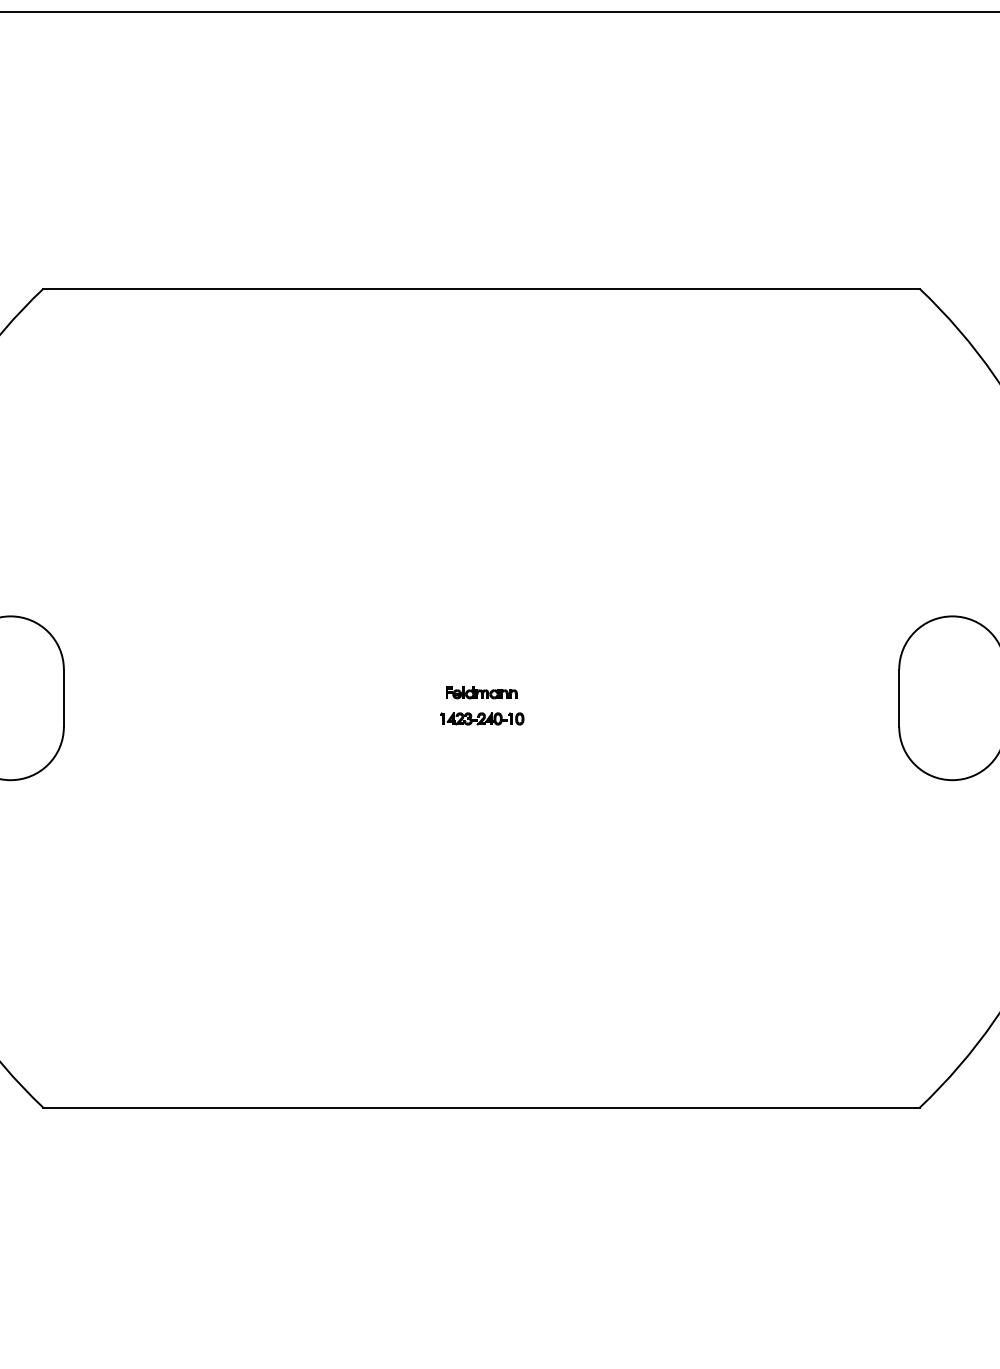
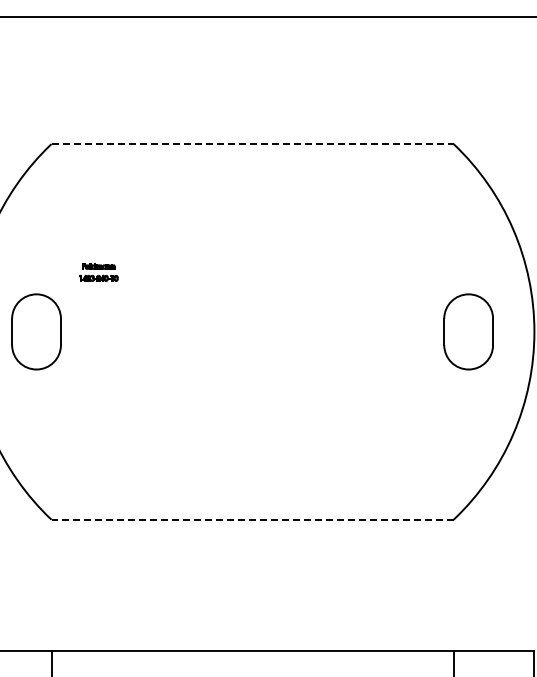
line: (483, 289) -> (253, 144), solid -> dashed
part: (481, 706) -> (98, 272), moved
line: (481, 1107) -> (252, 519), solid -> dashed

